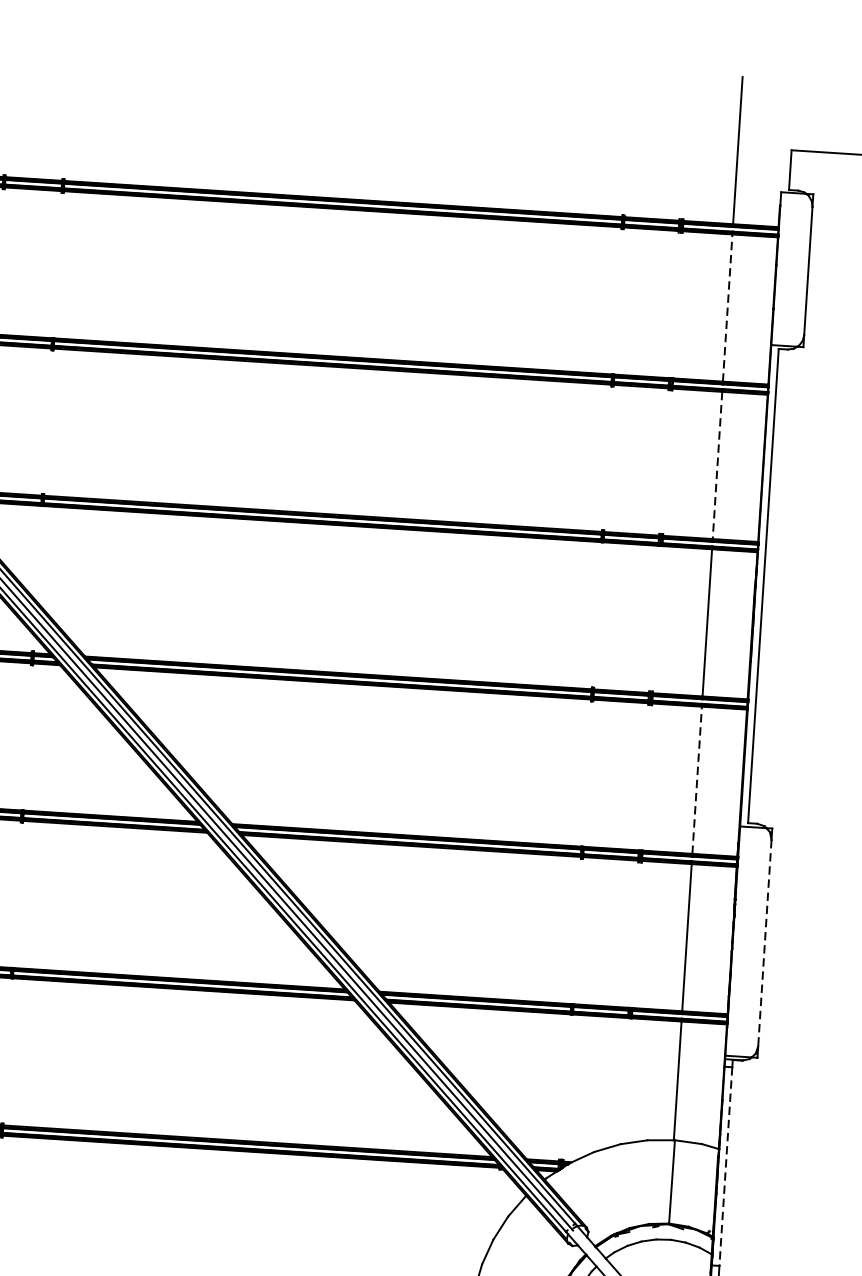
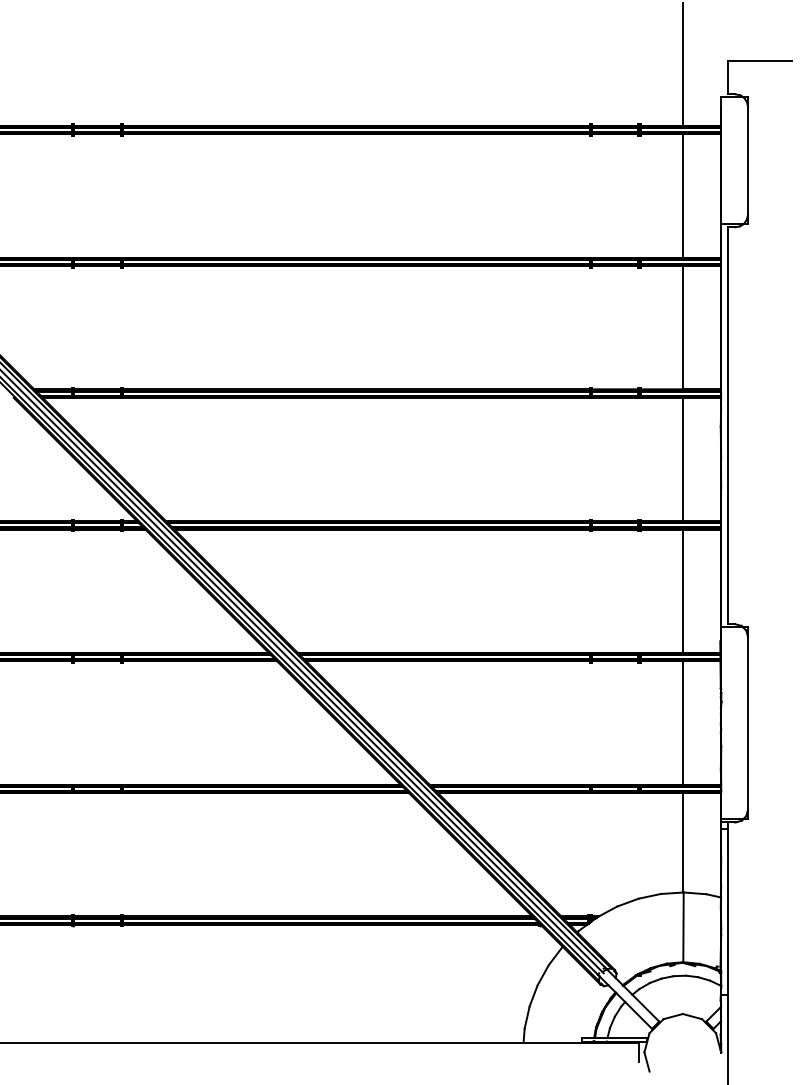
line: (727, 307) -> (682, 195), dashed -> solid
line: (717, 465) -> (682, 327), dashed -> solid
line: (696, 780) -> (682, 591), dashed -> solid
line: (765, 943) -> (748, 723), dashed -> solid
line: (725, 1167) -> (727, 912), dashed -> solid

